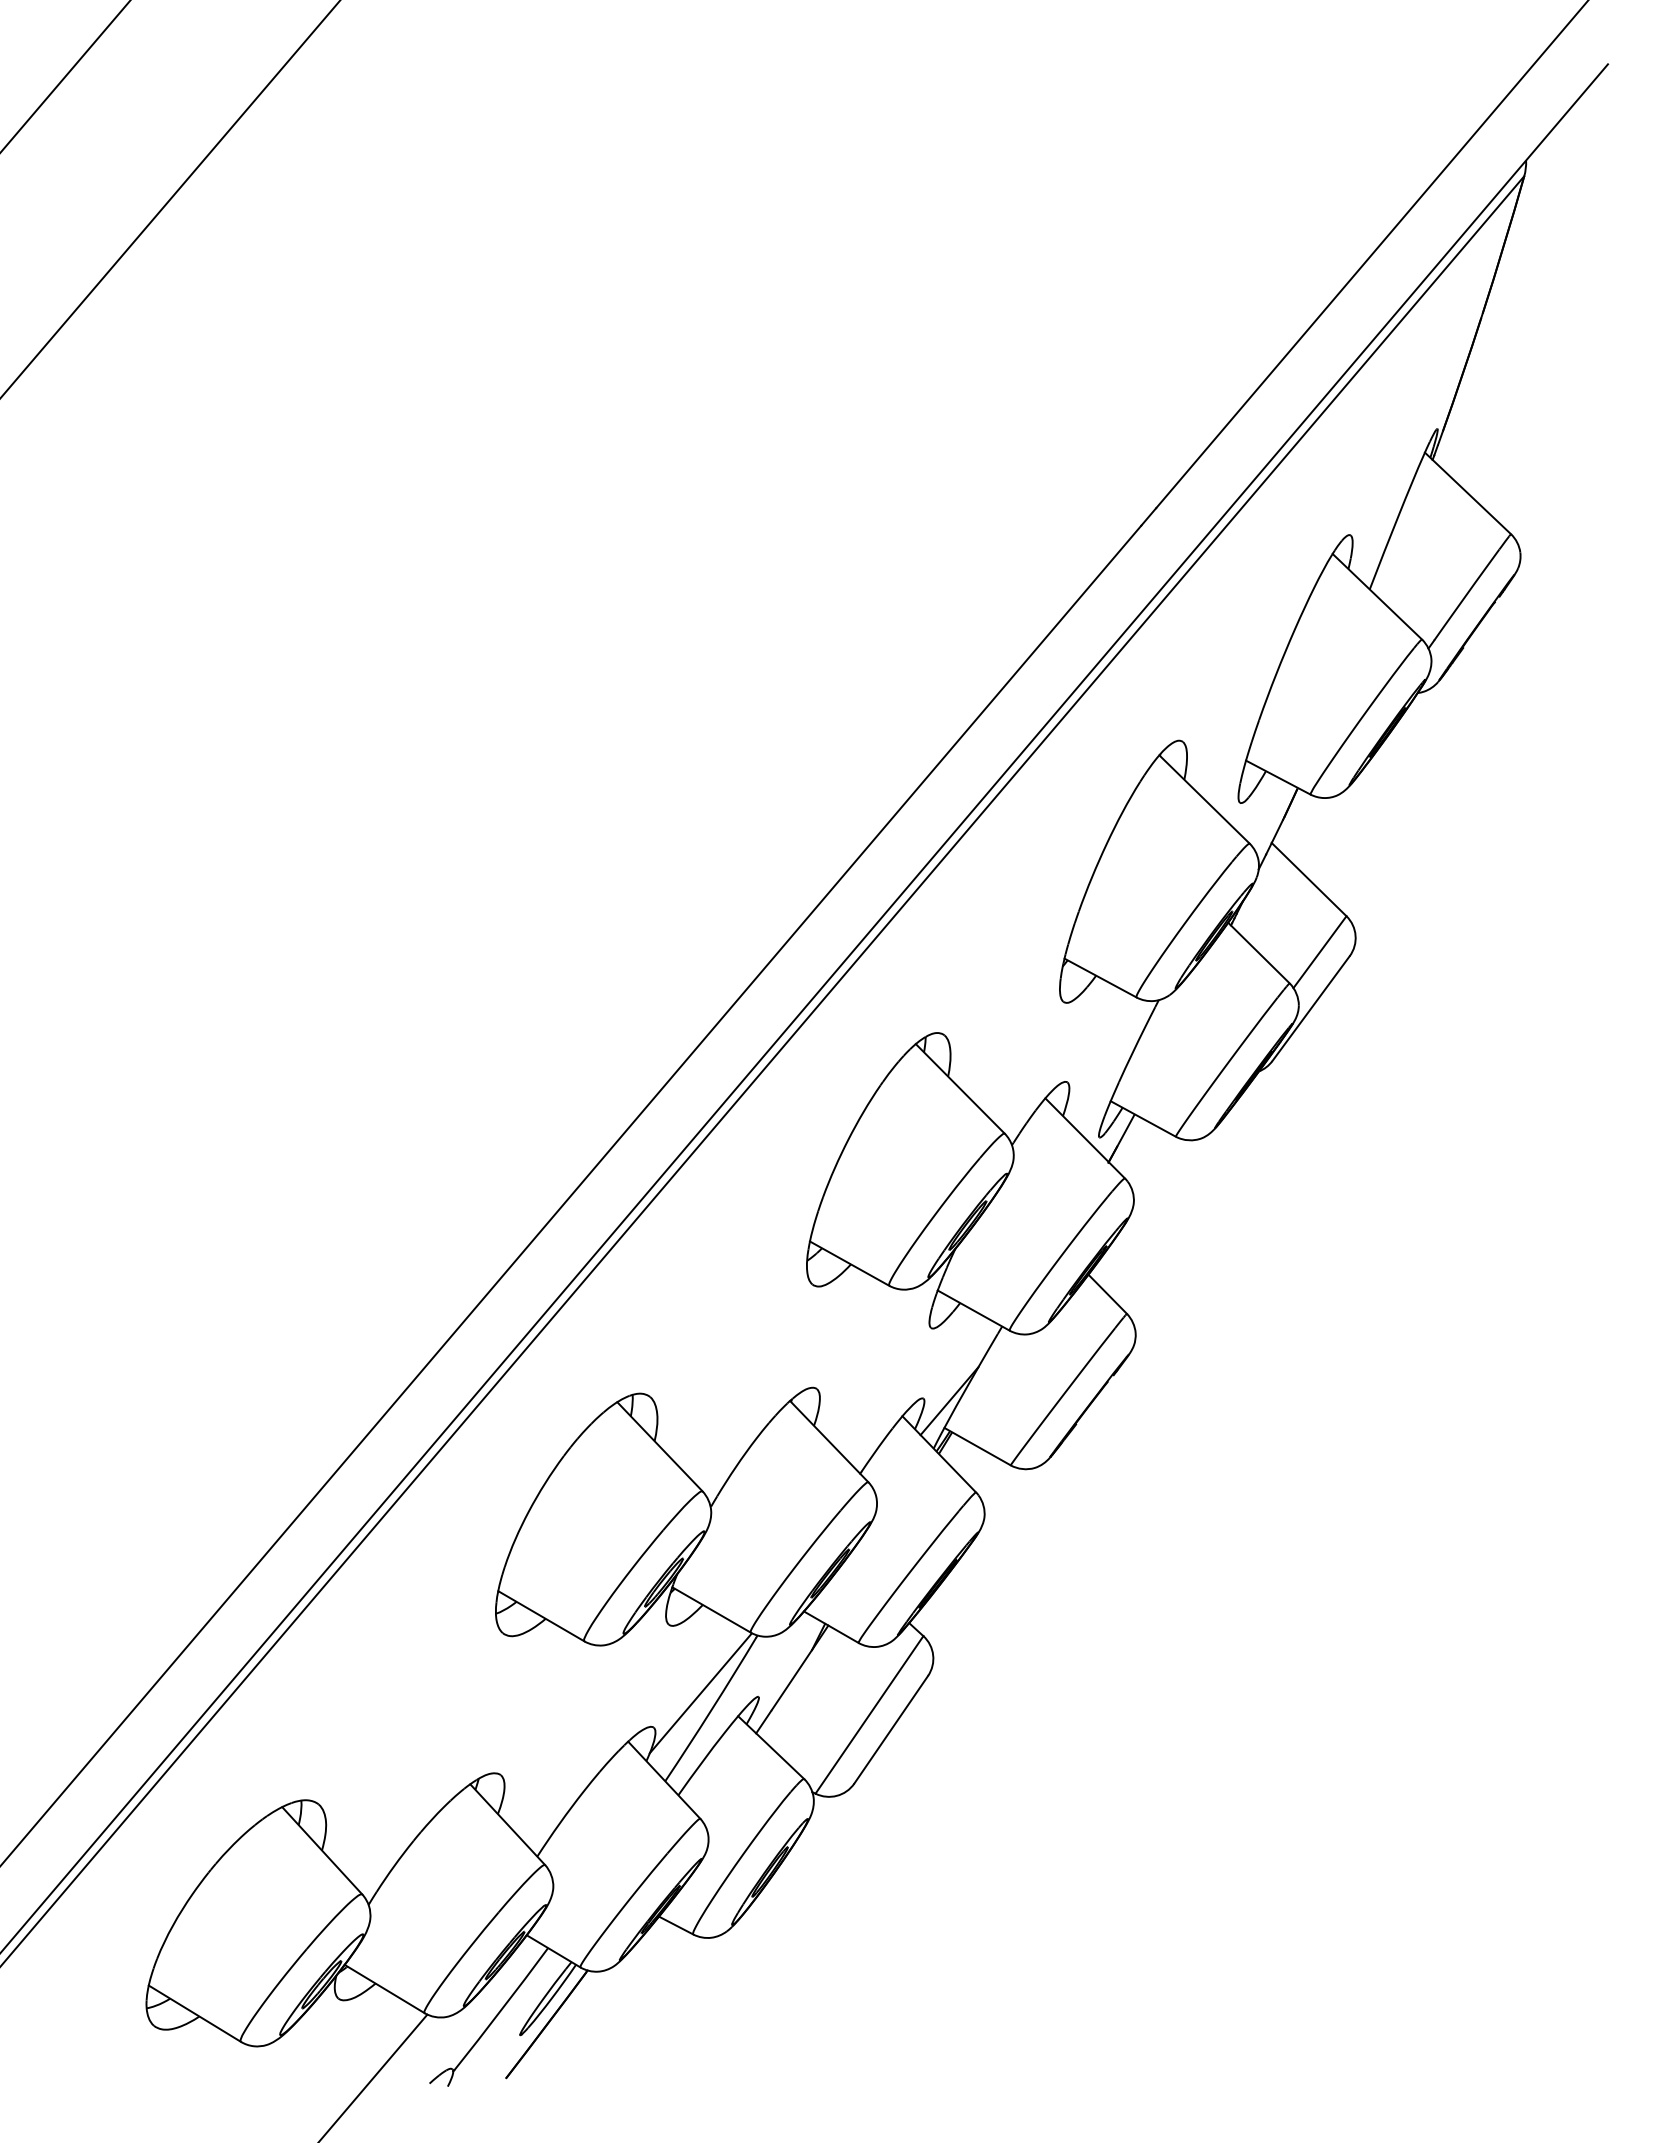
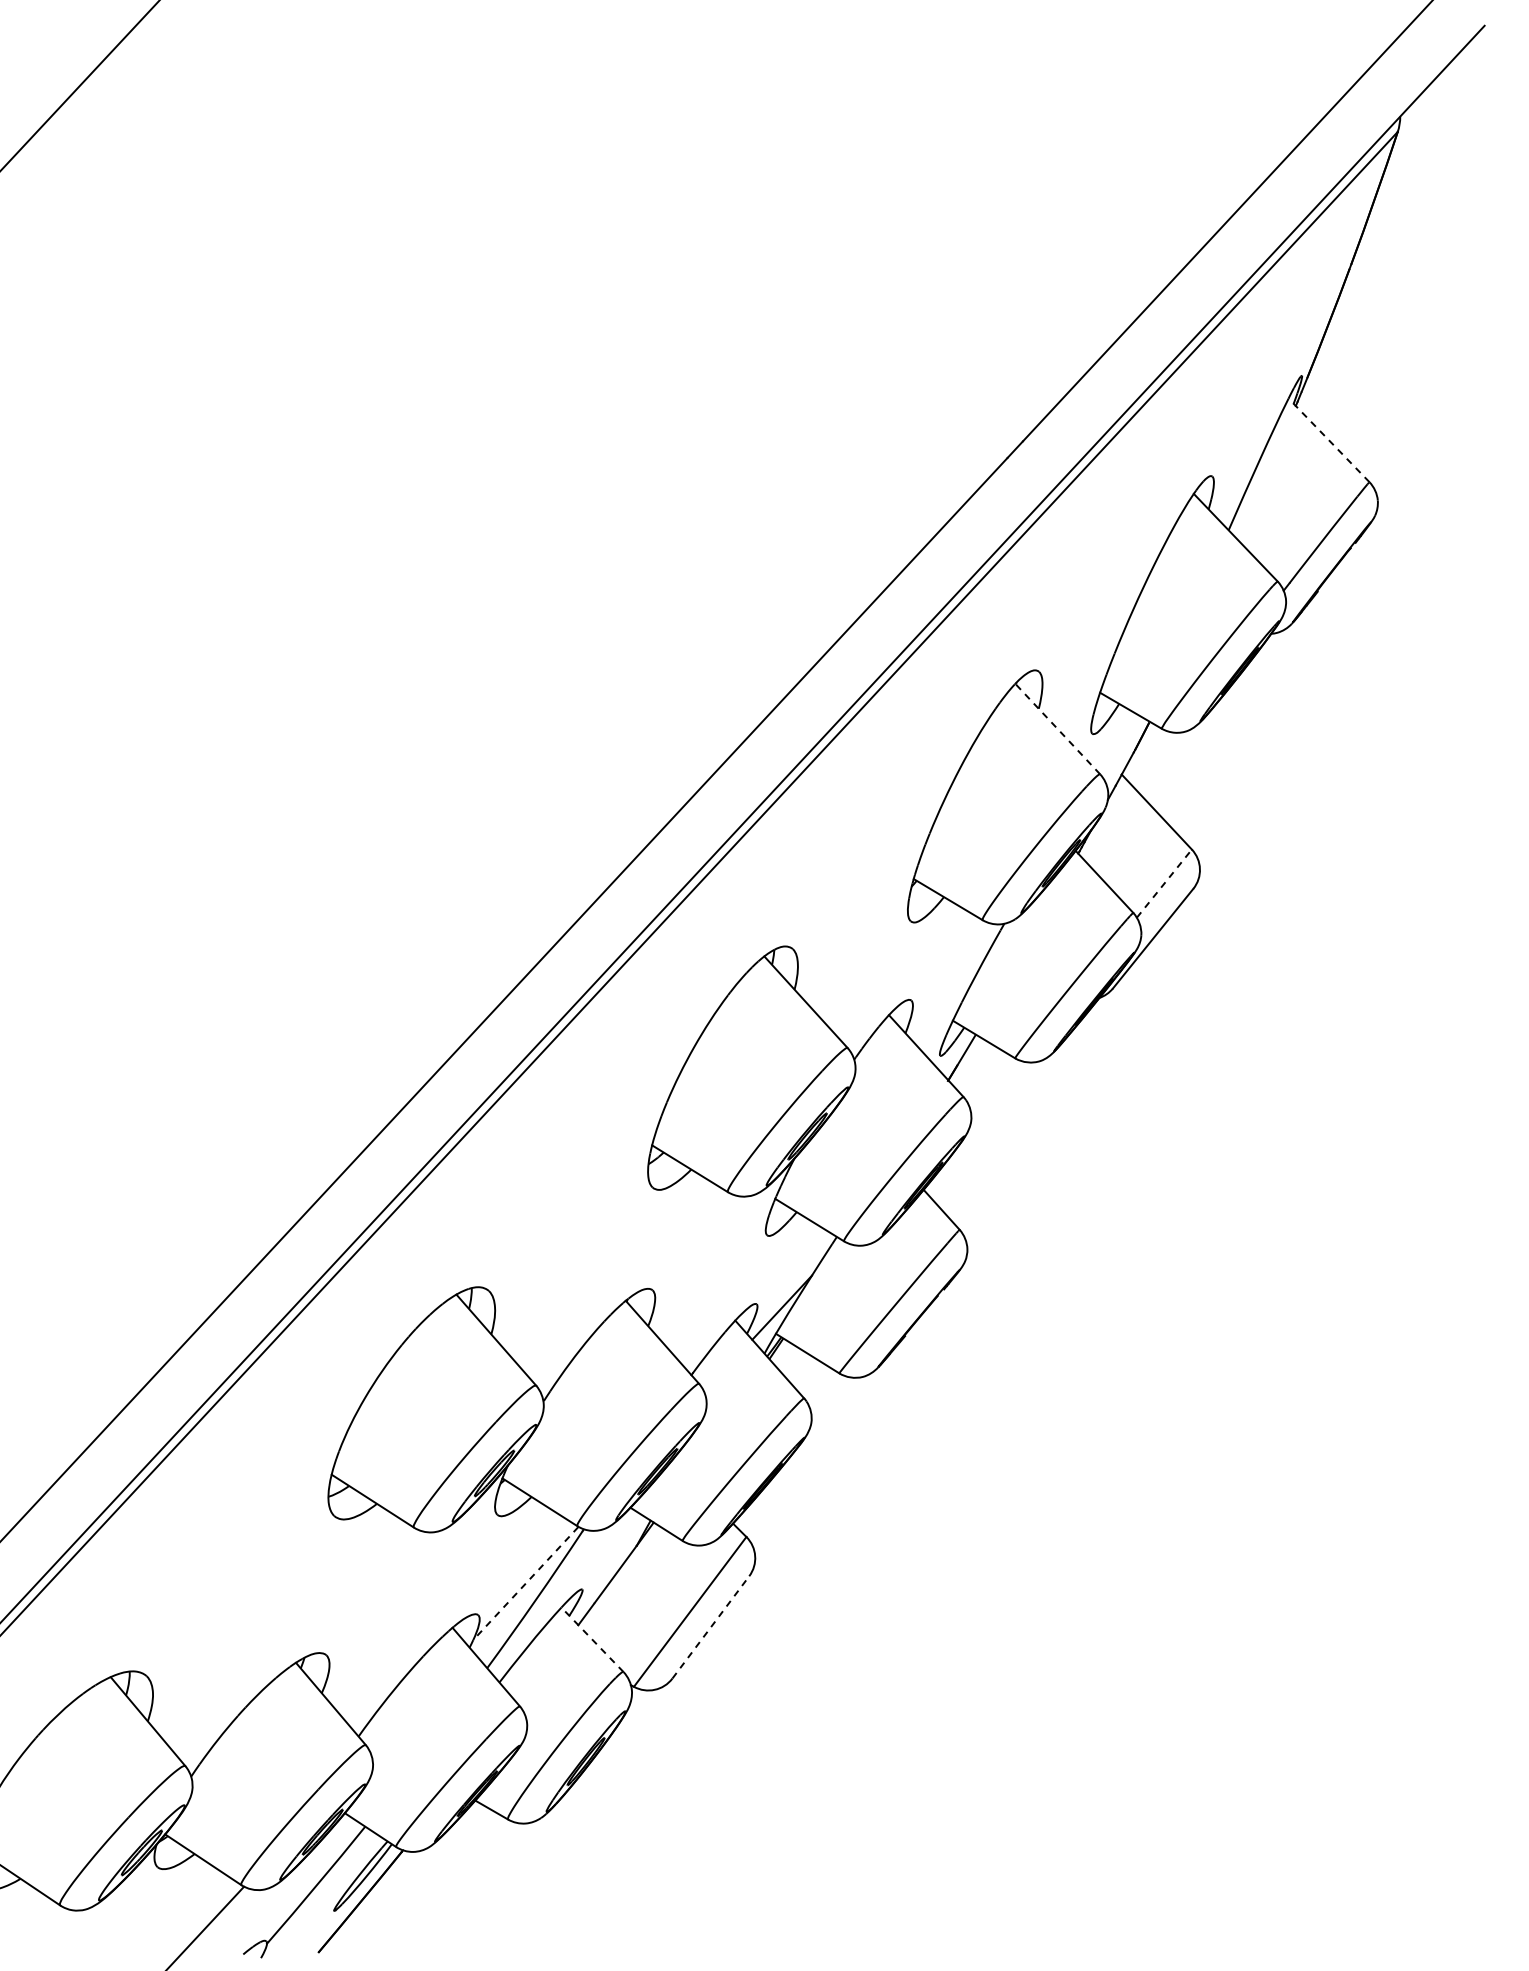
line: (1467, 493) -> (1328, 440), solid -> dashed
line: (1204, 799) -> (1057, 729), solid -> dashed
line: (1320, 952) -> (1164, 883), solid -> dashed
line: (700, 1693) -> (525, 1583), solid -> dashed
line: (891, 1729) -> (711, 1627), solid -> dashed
line: (771, 1747) -> (592, 1639), solid -> dashed

